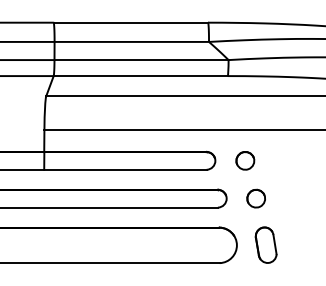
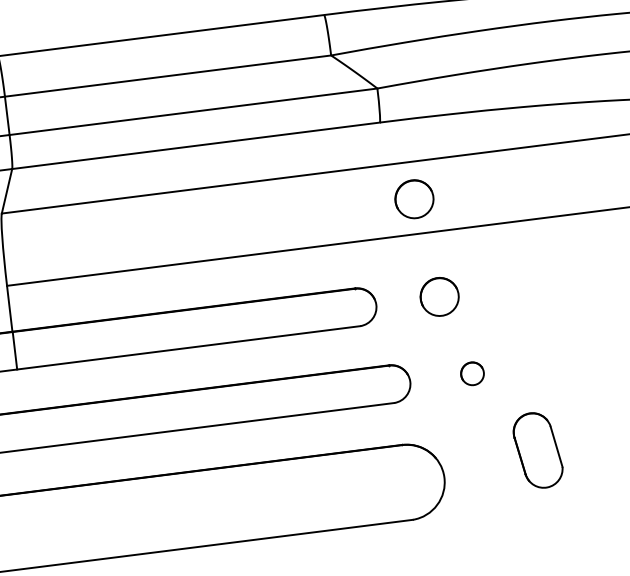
part: (239, 113) -> (414, 198), added
part: (255, 198) -> (471, 373), size x0.6
part: (265, 244) -> (536, 449), moved

